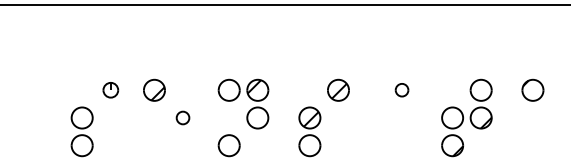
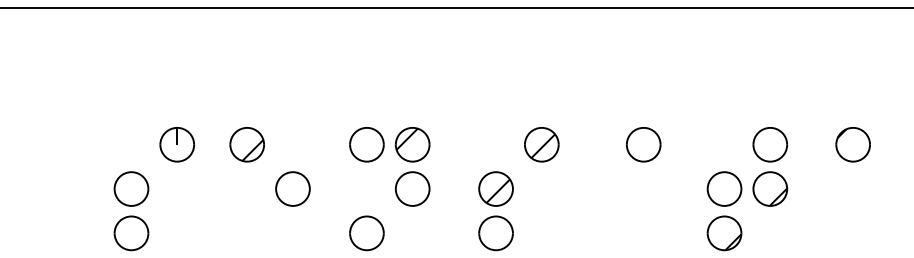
part: (110, 89) -> (176, 143), size x1.43
part: (401, 89) -> (642, 143), size x1.67
part: (182, 117) -> (292, 188), size x1.67

